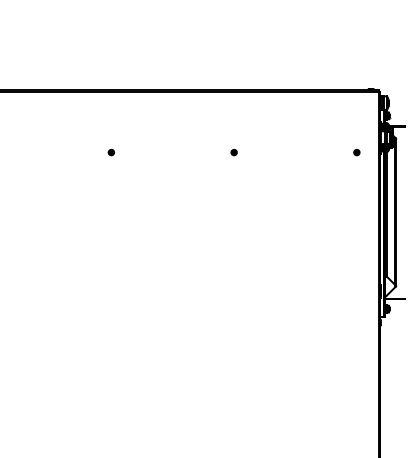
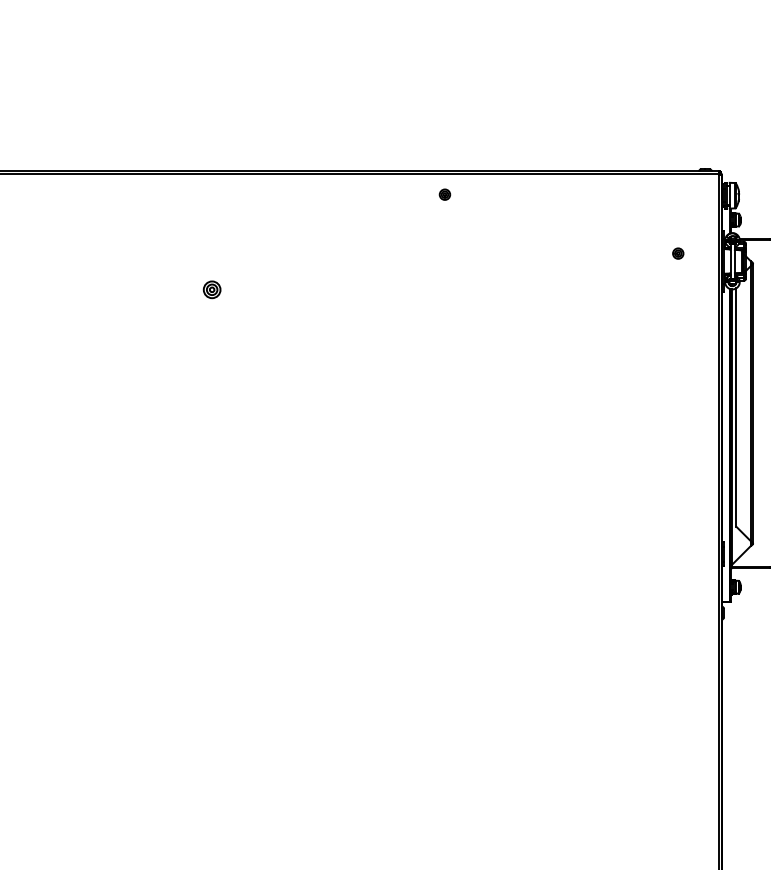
part: (110, 152) -> (209, 289), size x1.6
part: (233, 152) -> (443, 194), moved
part: (356, 152) -> (677, 253), moved

